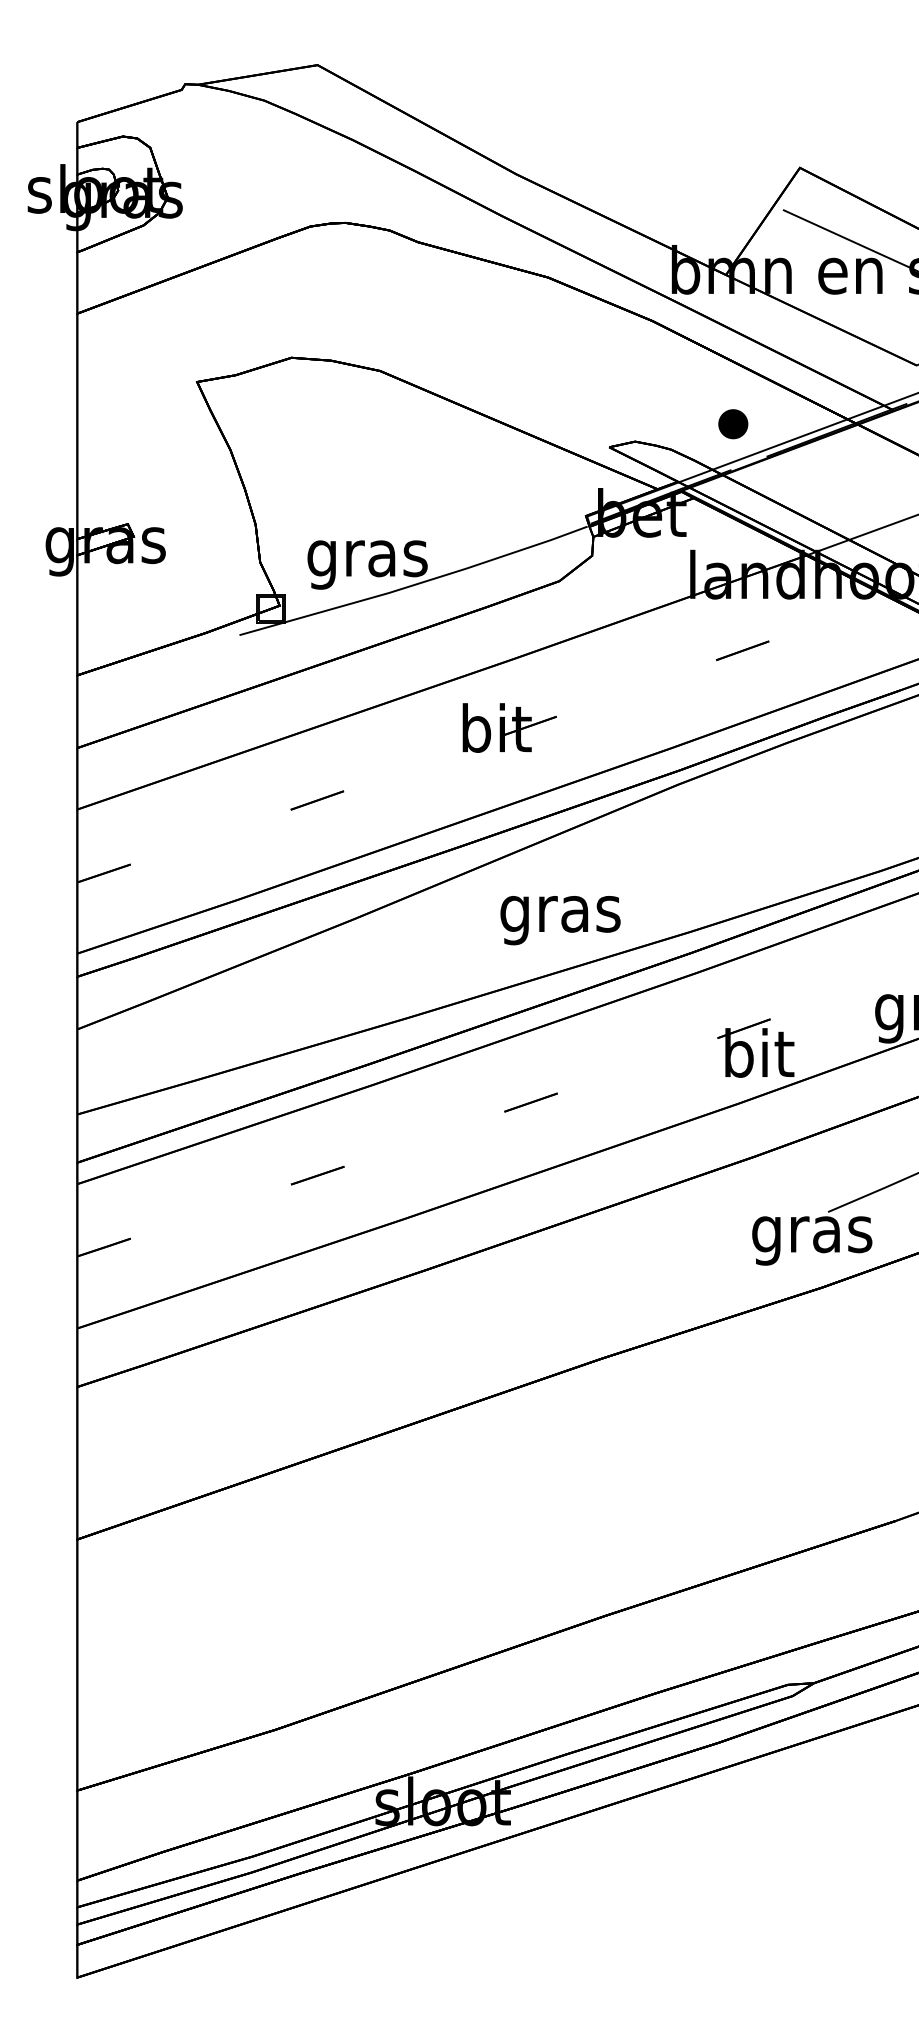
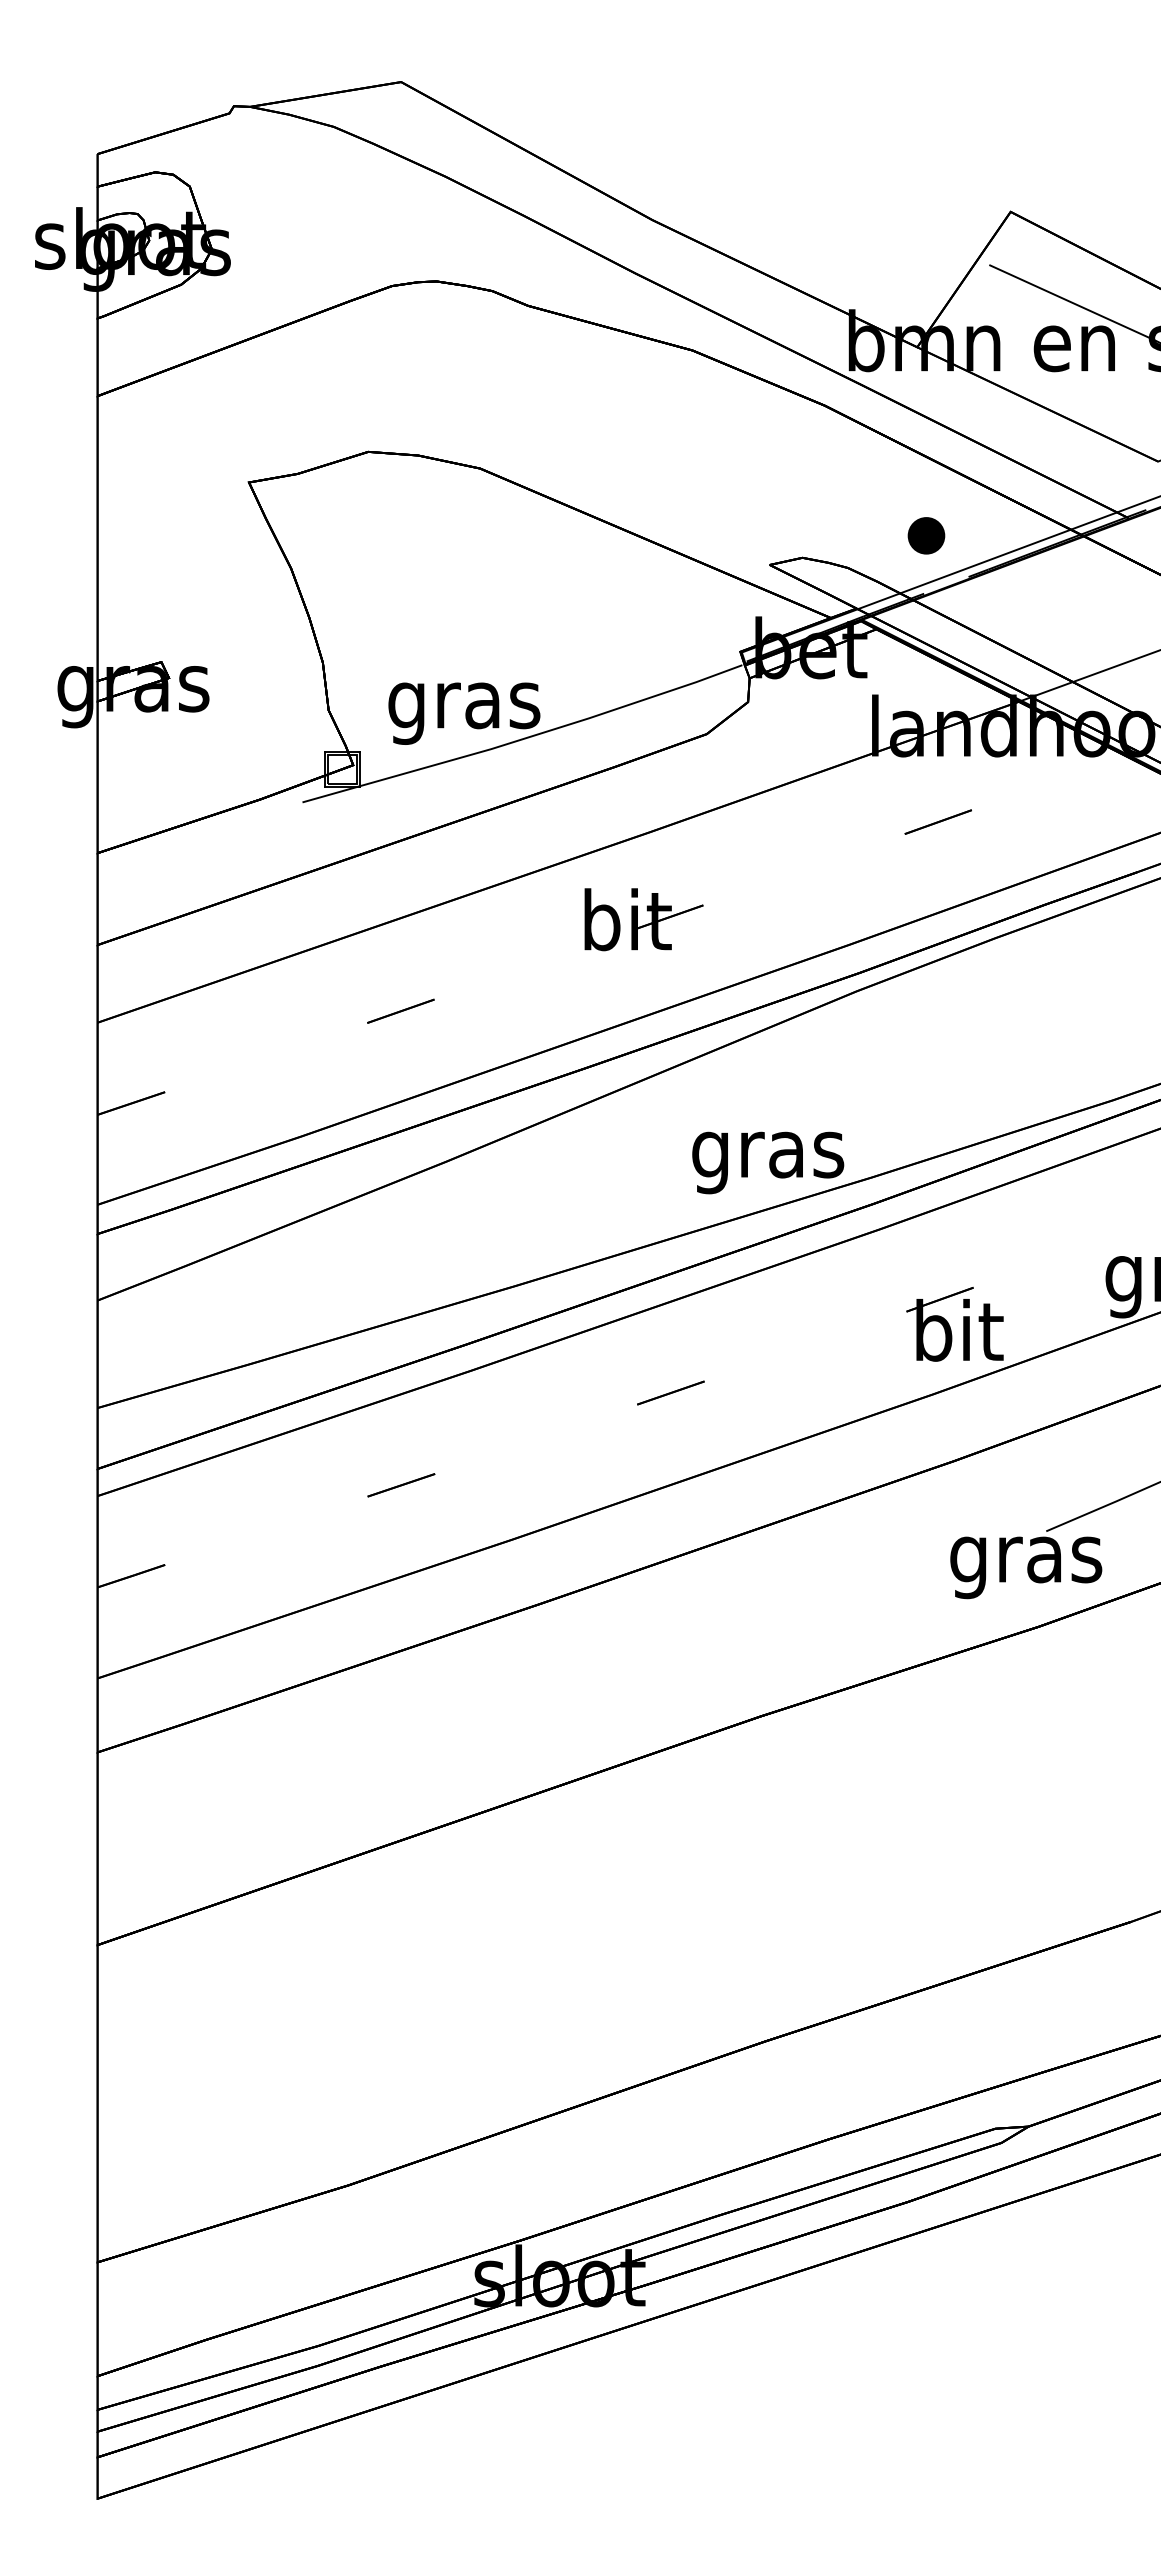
text: (560, 920) -> (768, 1162), moved

